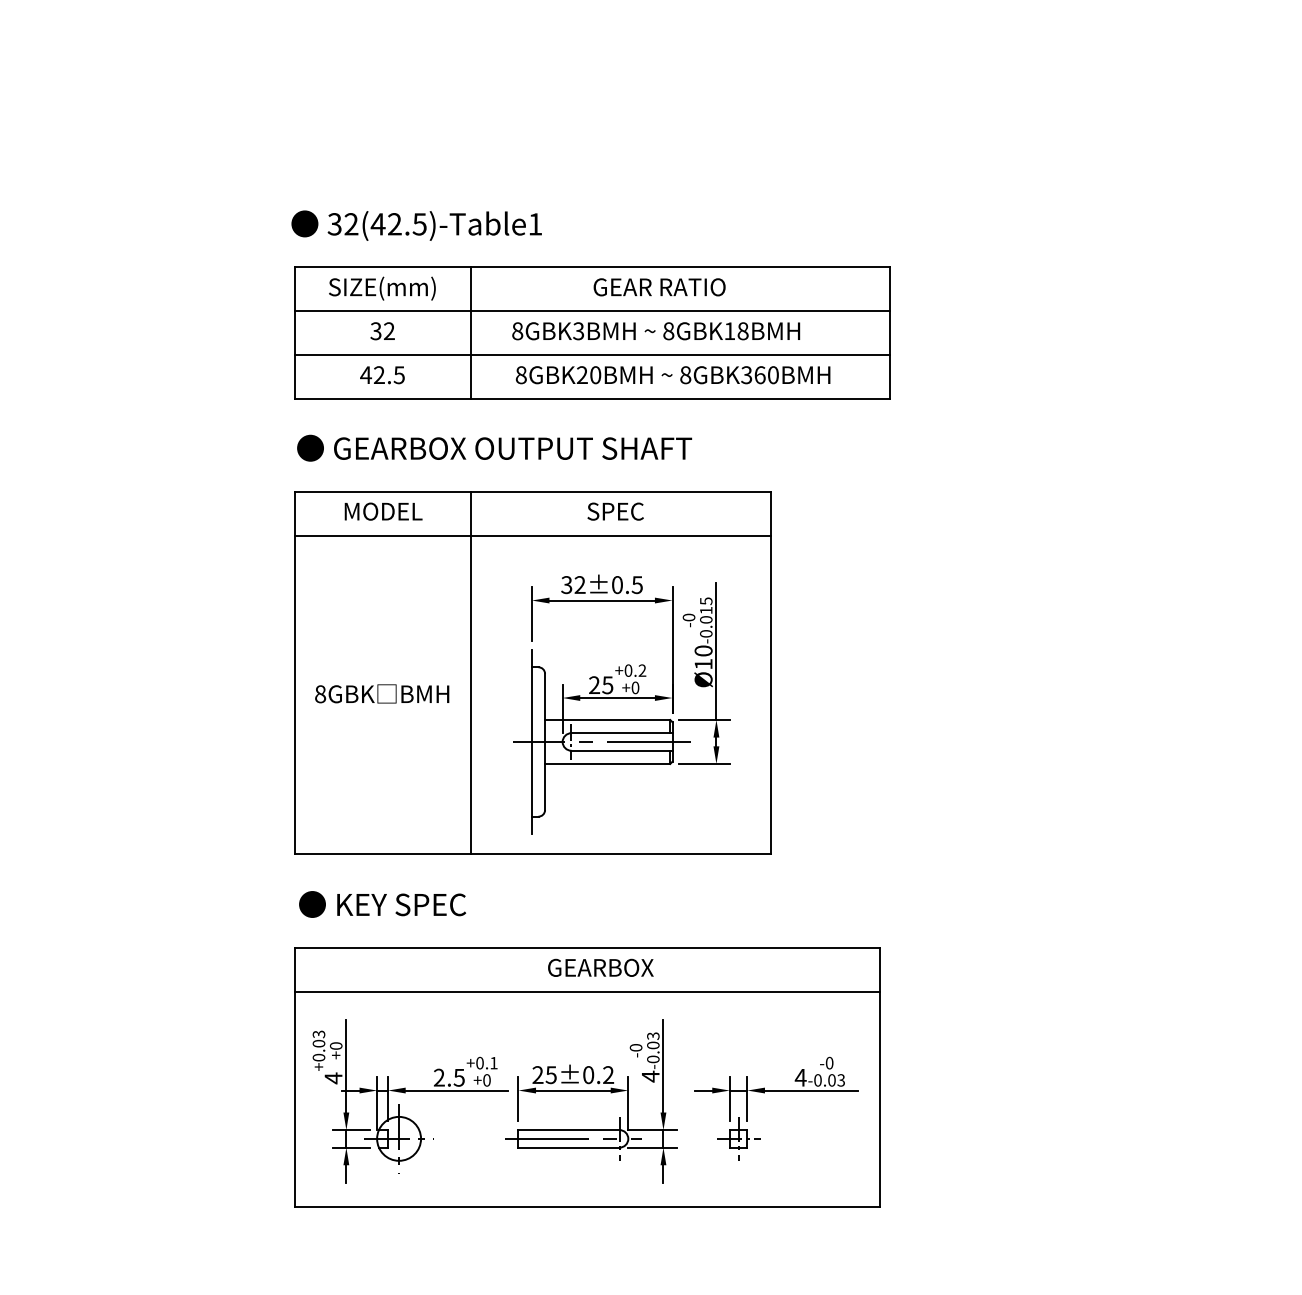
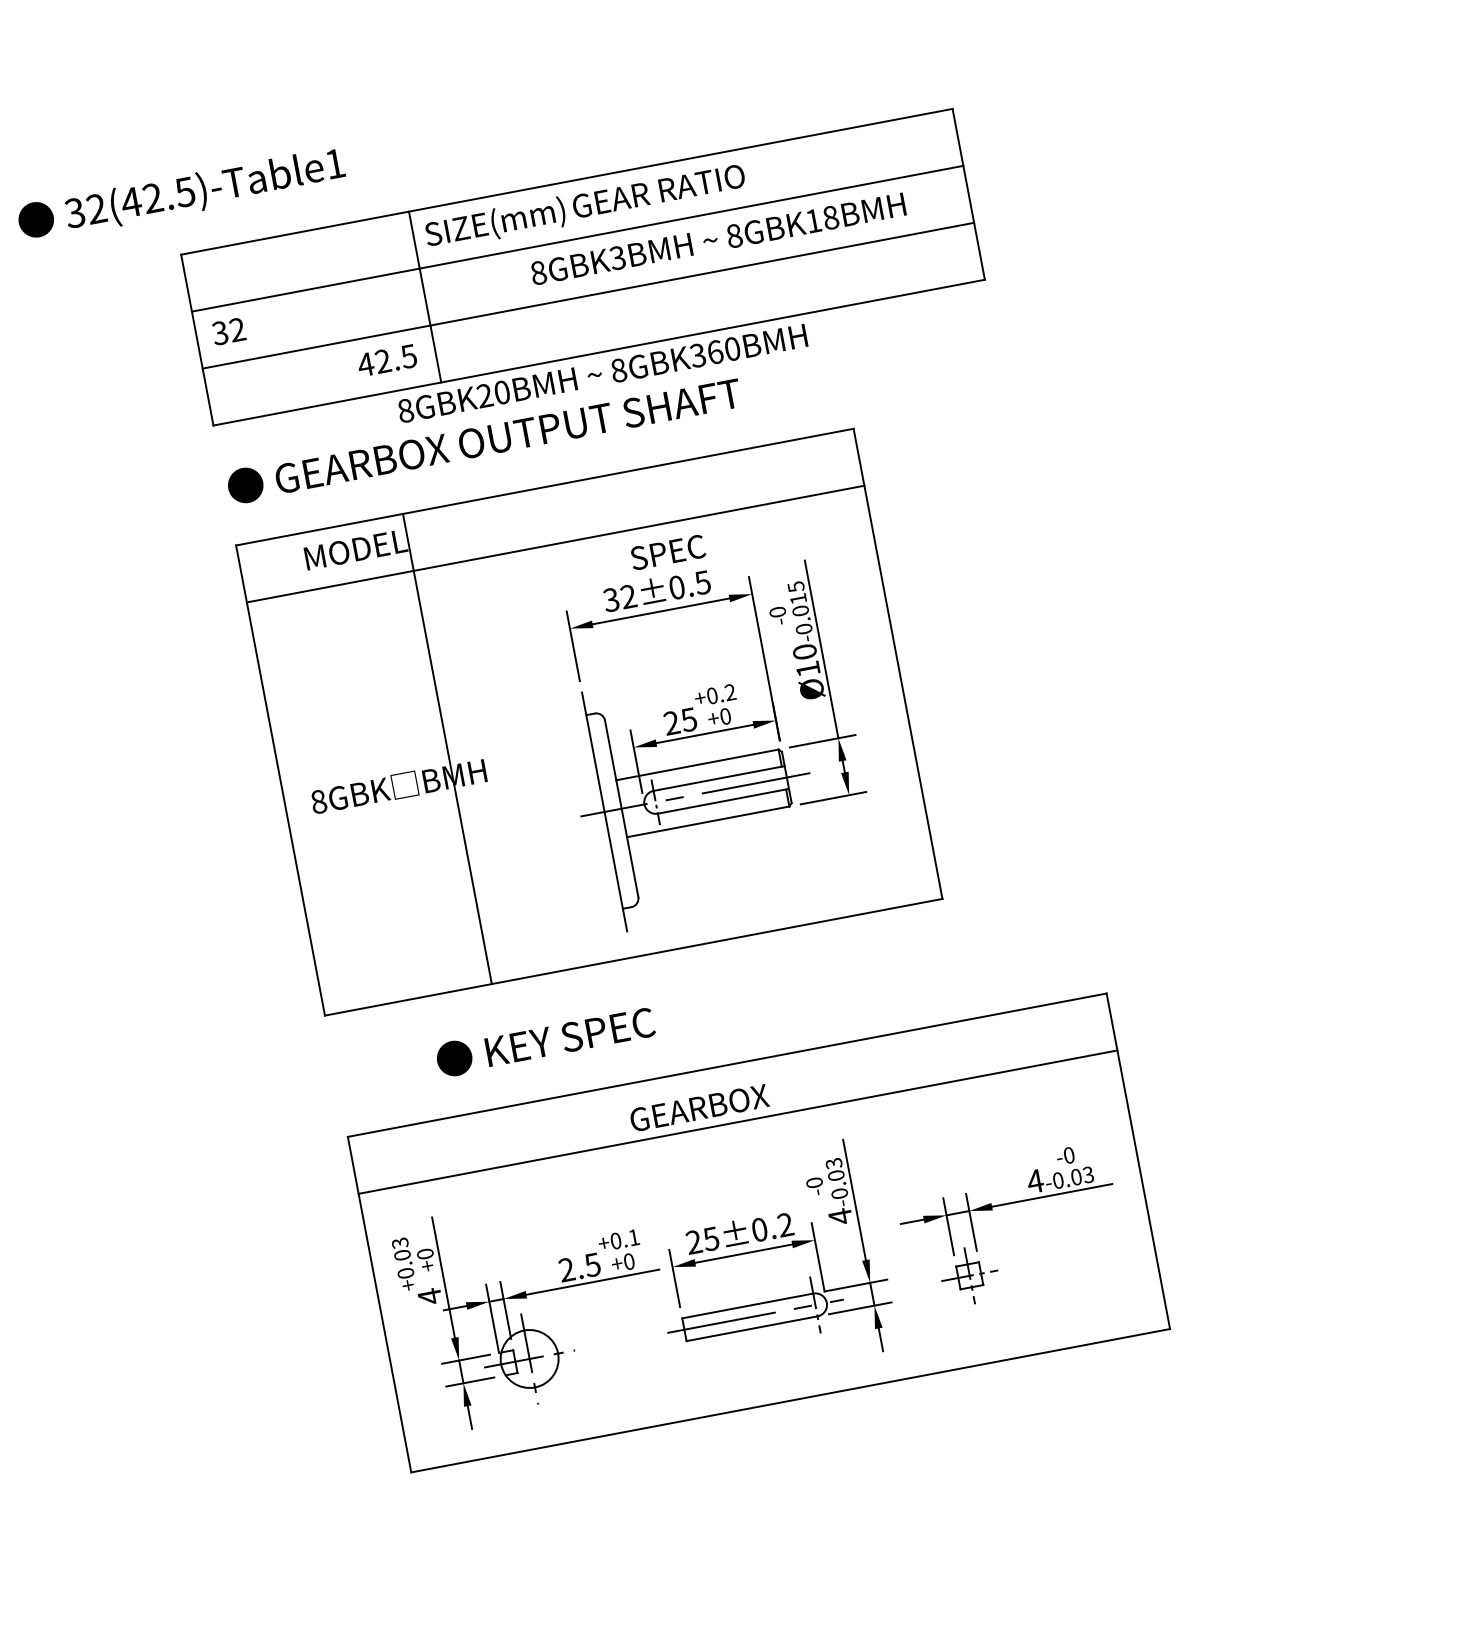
text: (416, 225) -> (181, 194), moved
text: (382, 288) -> (495, 223), moved
text: (382, 331) -> (228, 331), moved
text: (656, 331) -> (718, 239), moved
text: (382, 375) -> (387, 361), moved
text: (672, 375) -> (601, 374), moved
text: (615, 511) -> (667, 552), moved
line: (470, 672) -> (447, 748), moved
text: (382, 904) -> (545, 1041), moved
text: (600, 967) -> (698, 1107), moved

